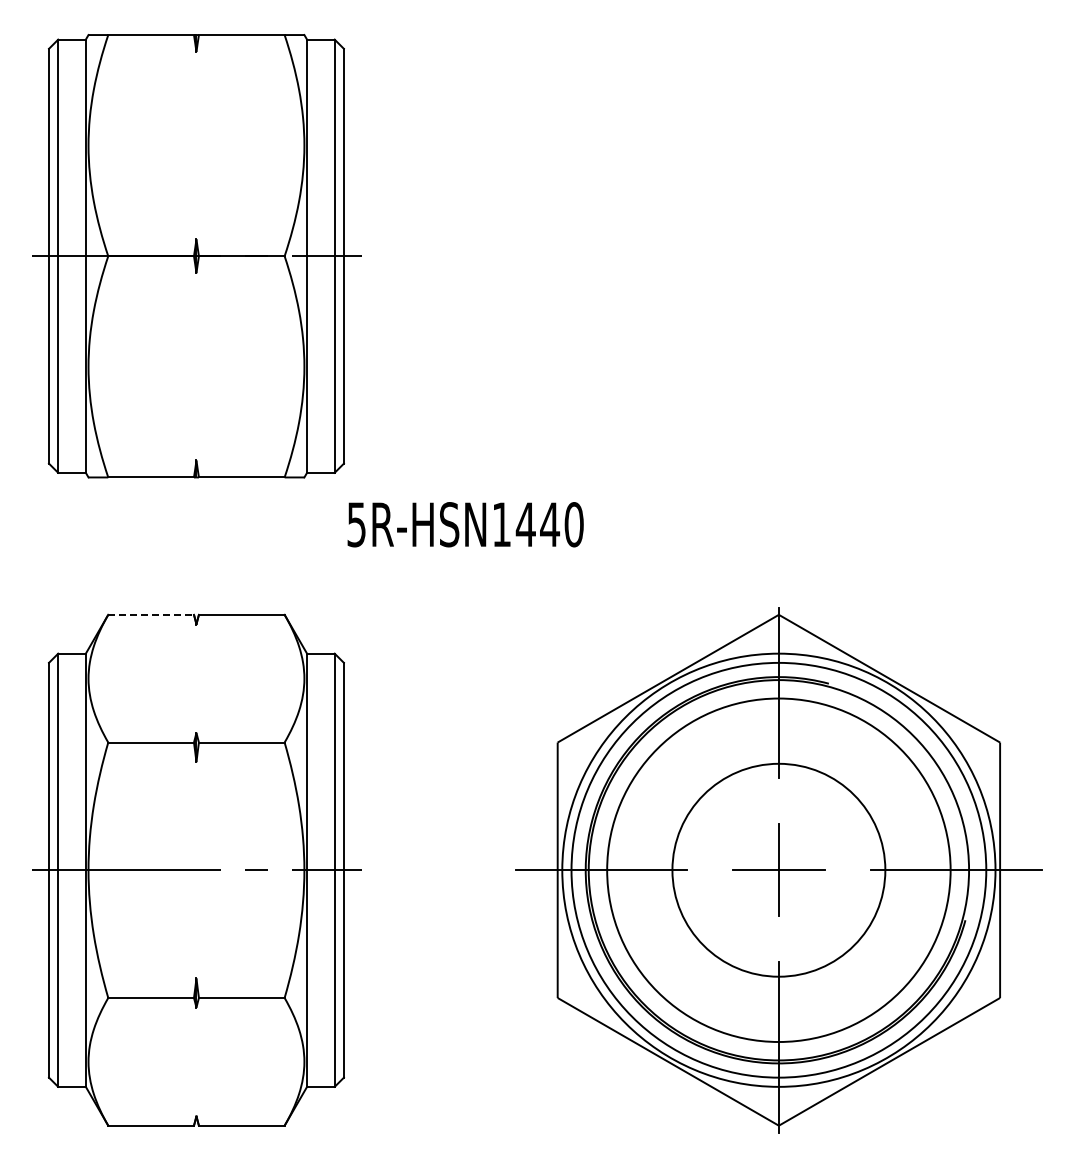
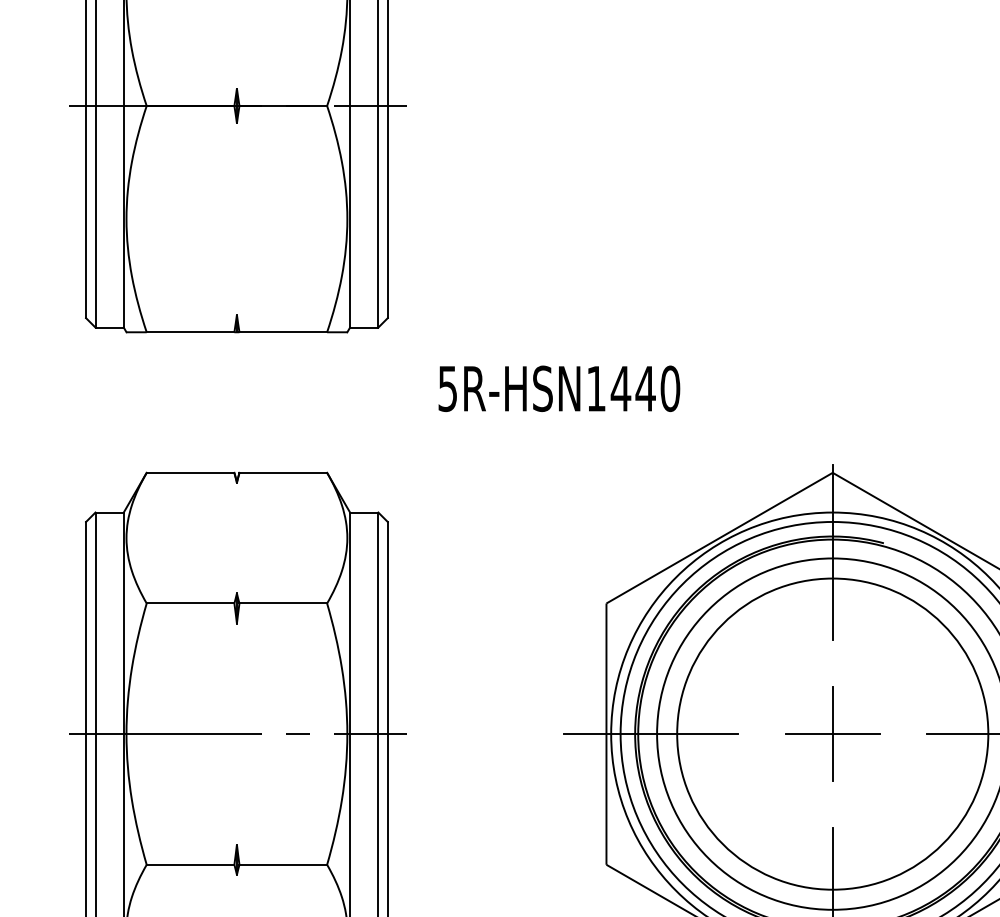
text: (465, 524) -> (559, 388), moved
line: (151, 614) -> (190, 472), dashed -> solid
circle: (778, 870) -> (832, 734), size x1.43

